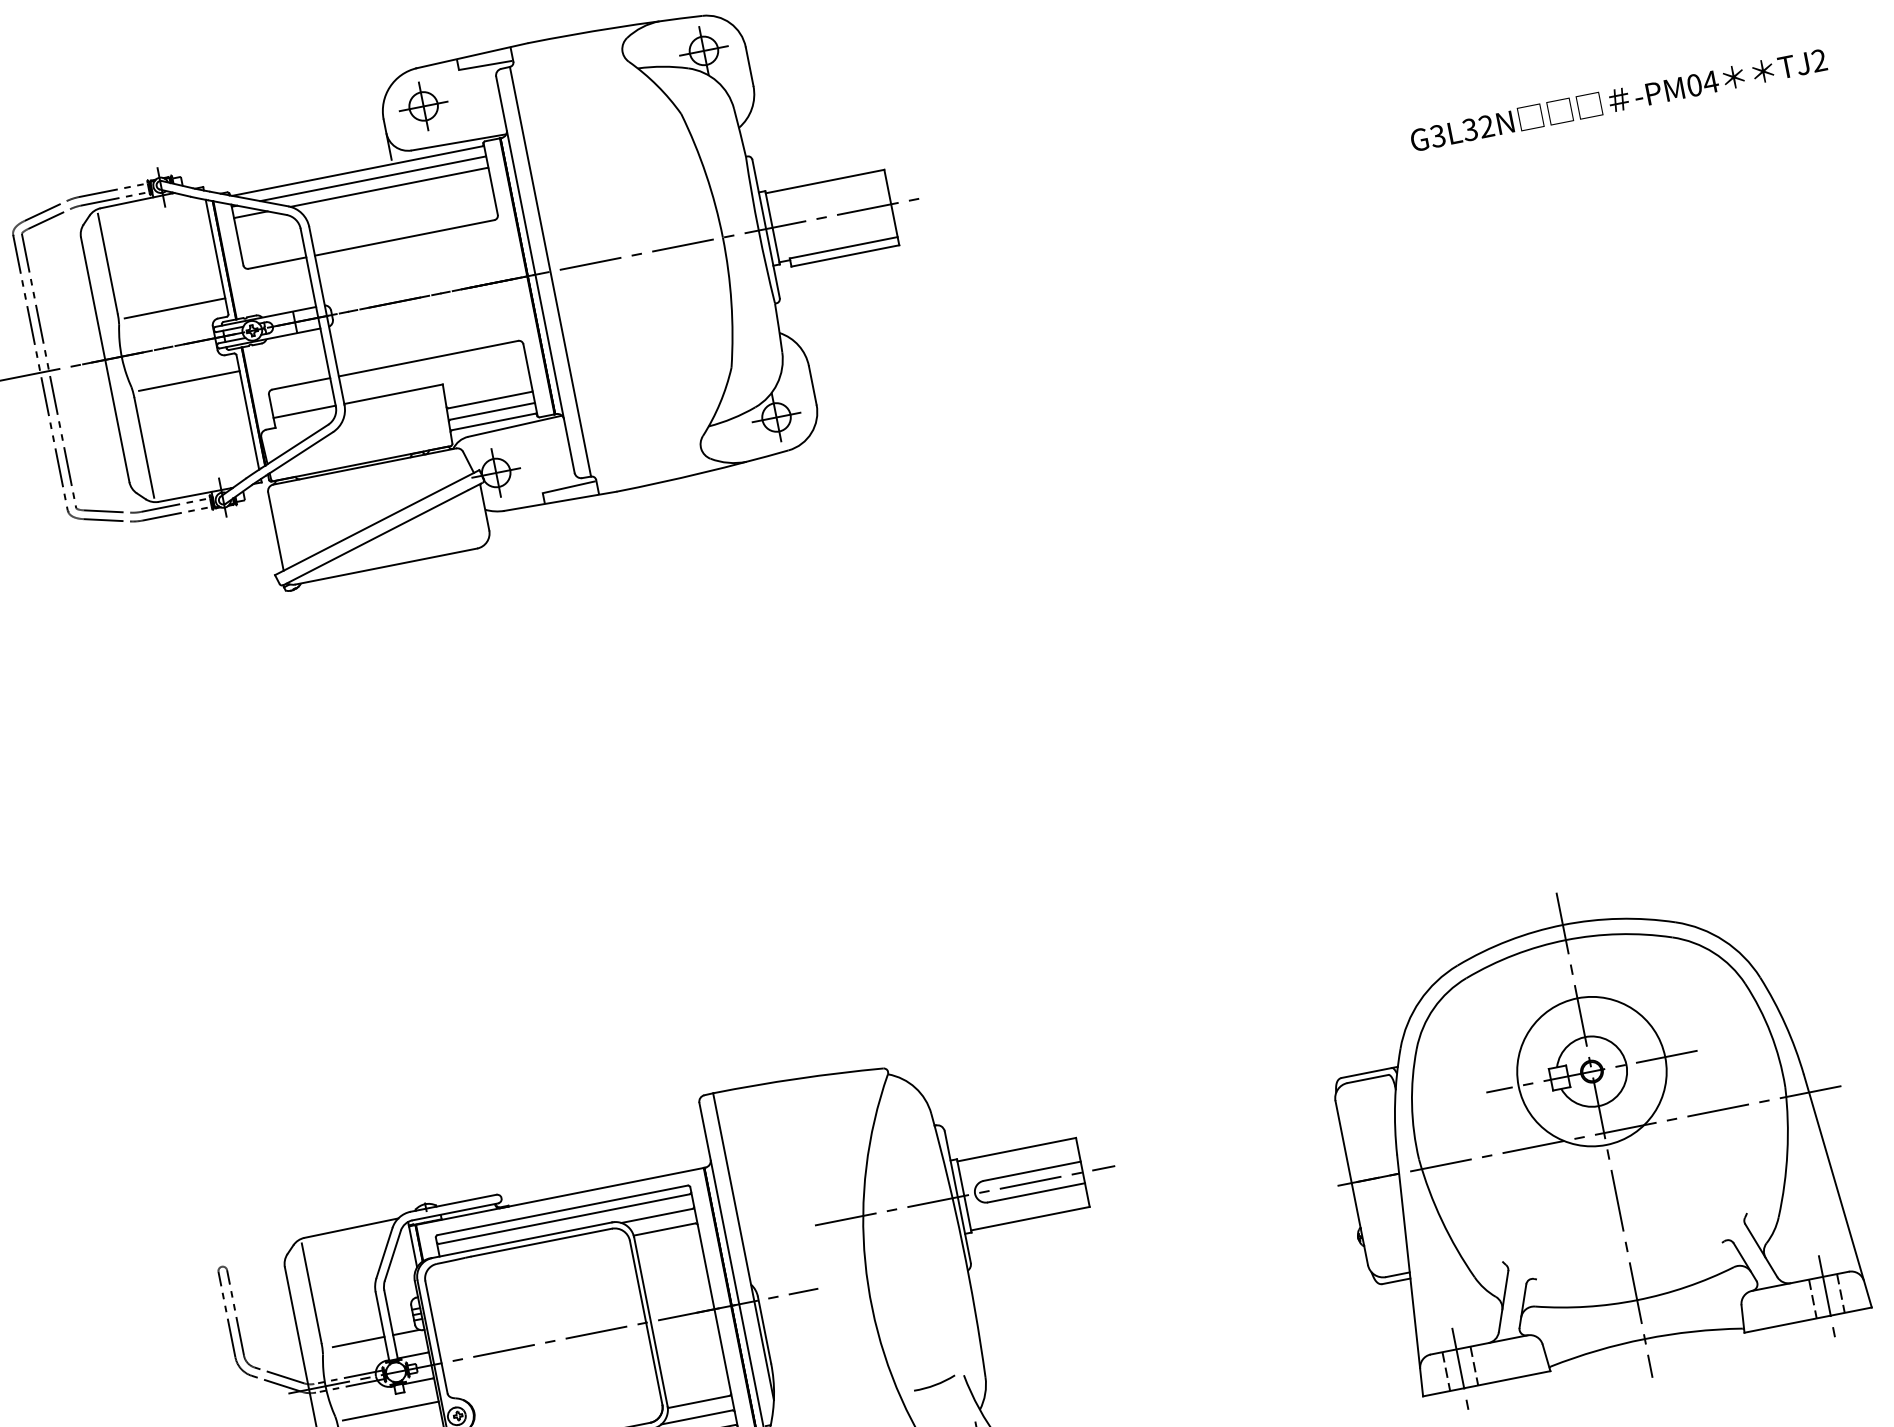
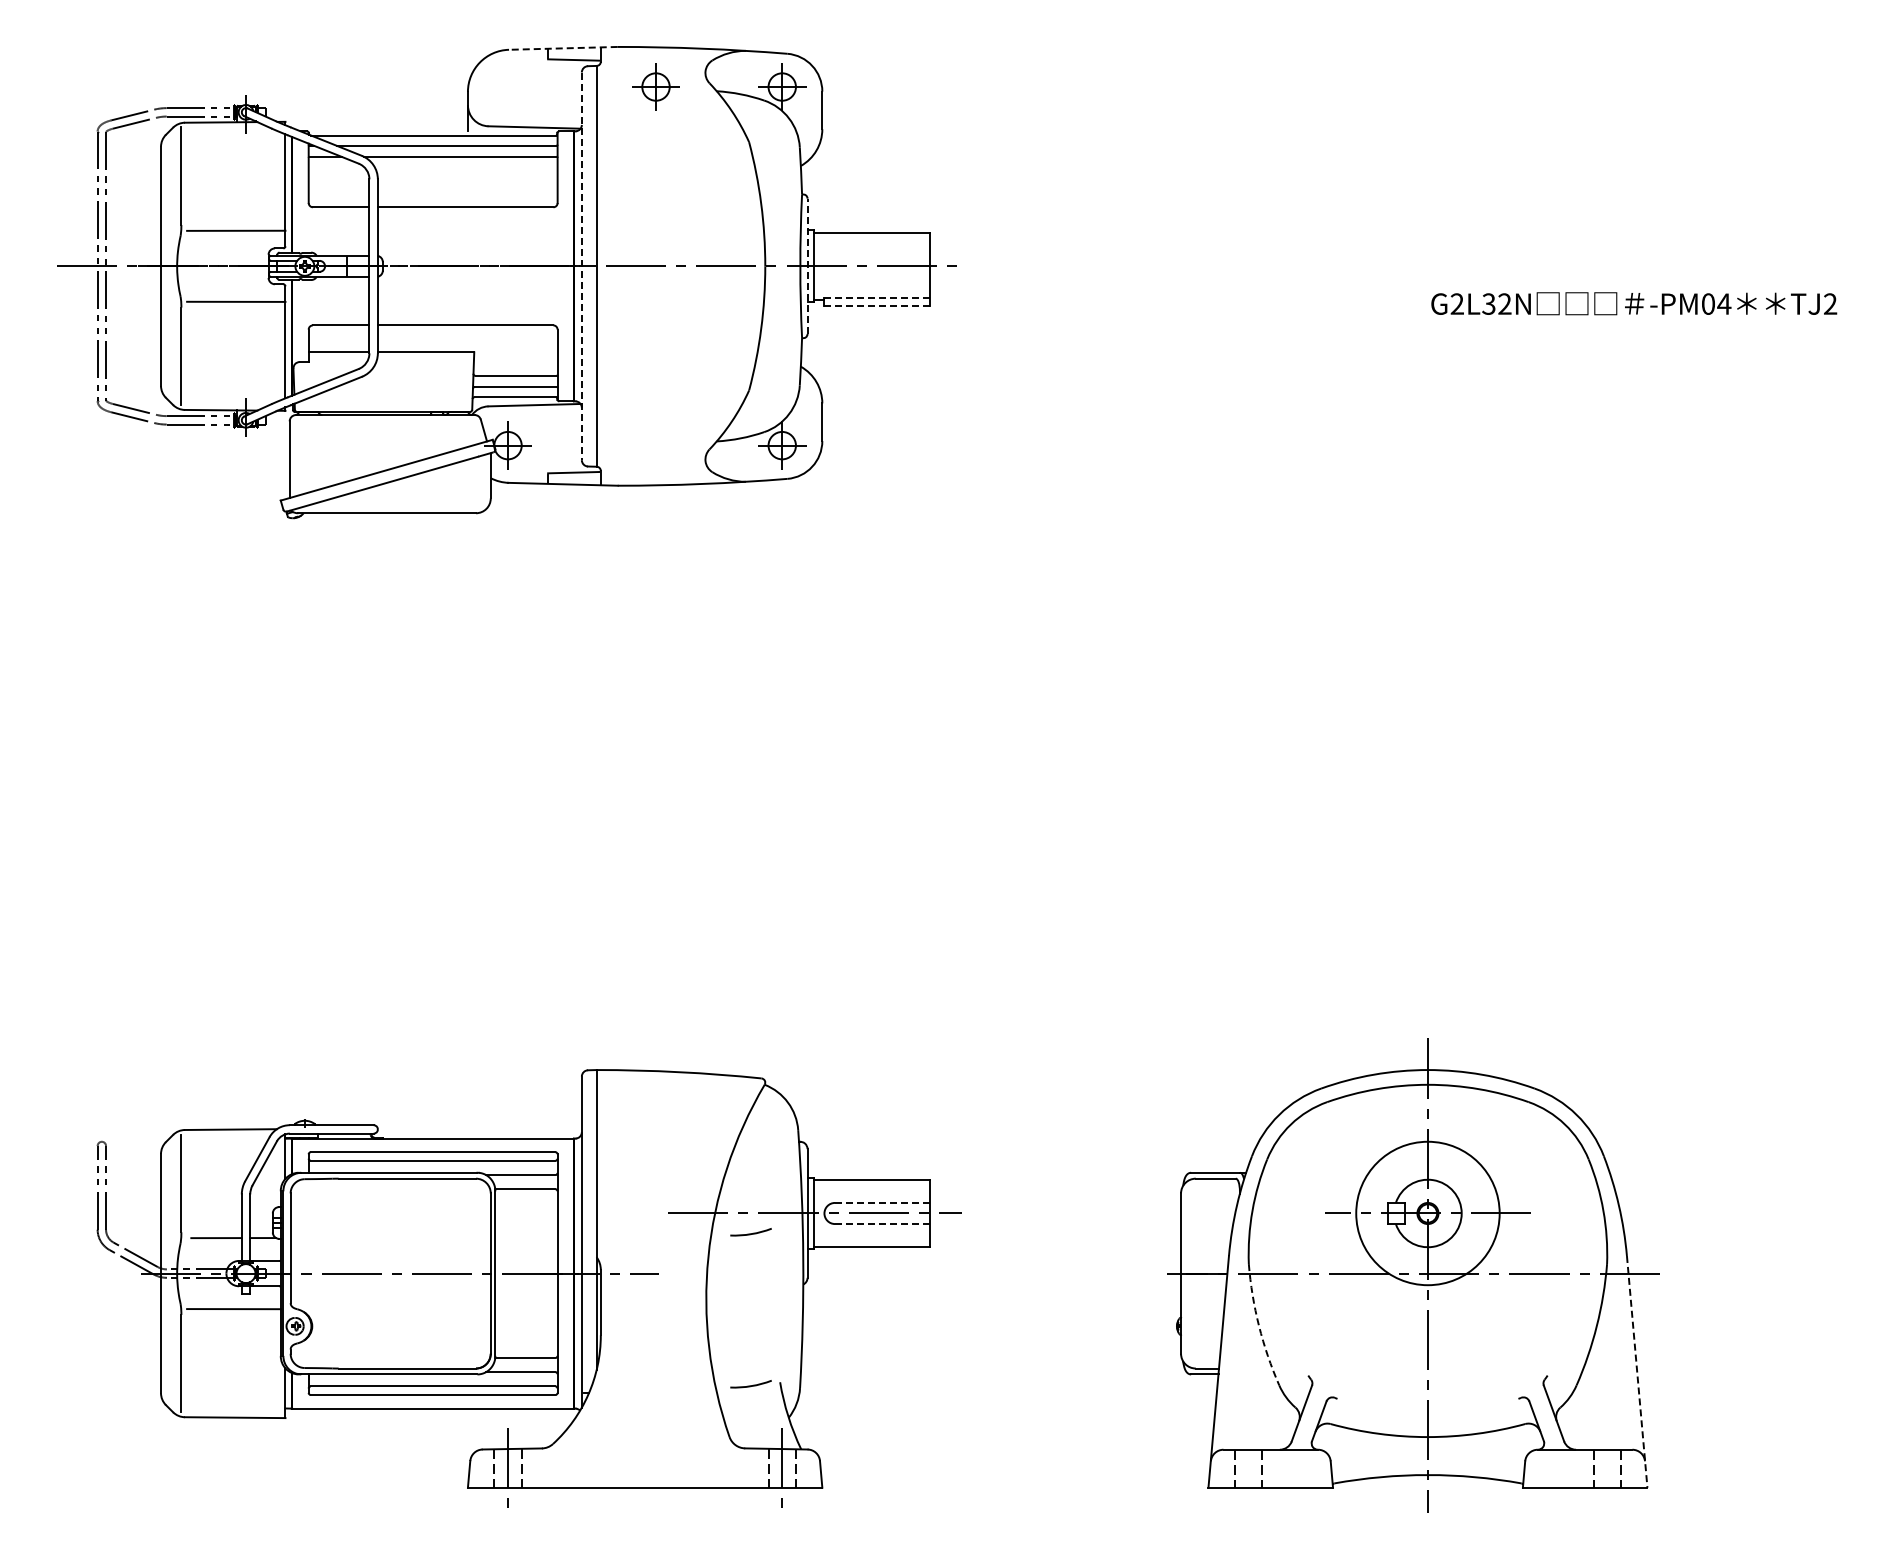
line: (471, 56) -> (562, 48), solid -> dashed
part: (423, 105) -> (655, 86), moved
text: (1436, 135) -> (1456, 303), G3L32N -> G2L32N
line: (766, 229) -> (807, 266), solid -> dashed
line: (844, 247) -> (877, 298), solid -> dashed
line: (845, 255) -> (877, 306), solid -> dashed
line: (535, 274) -> (581, 266), solid -> dashed
line: (1032, 1170) -> (882, 1202), solid -> dashed
line: (1838, 1191) -> (1637, 1372), solid -> dashed
line: (1036, 1193) -> (882, 1224), solid -> dashed
arc: (1442, 1220) -> (1259, 1325), solid -> dashed
arc: (903, 1229) -> (750, 1233), added
line: (1827, 1295) -> (1607, 1468), removed
line: (1460, 1368) -> (1248, 1468), removed

